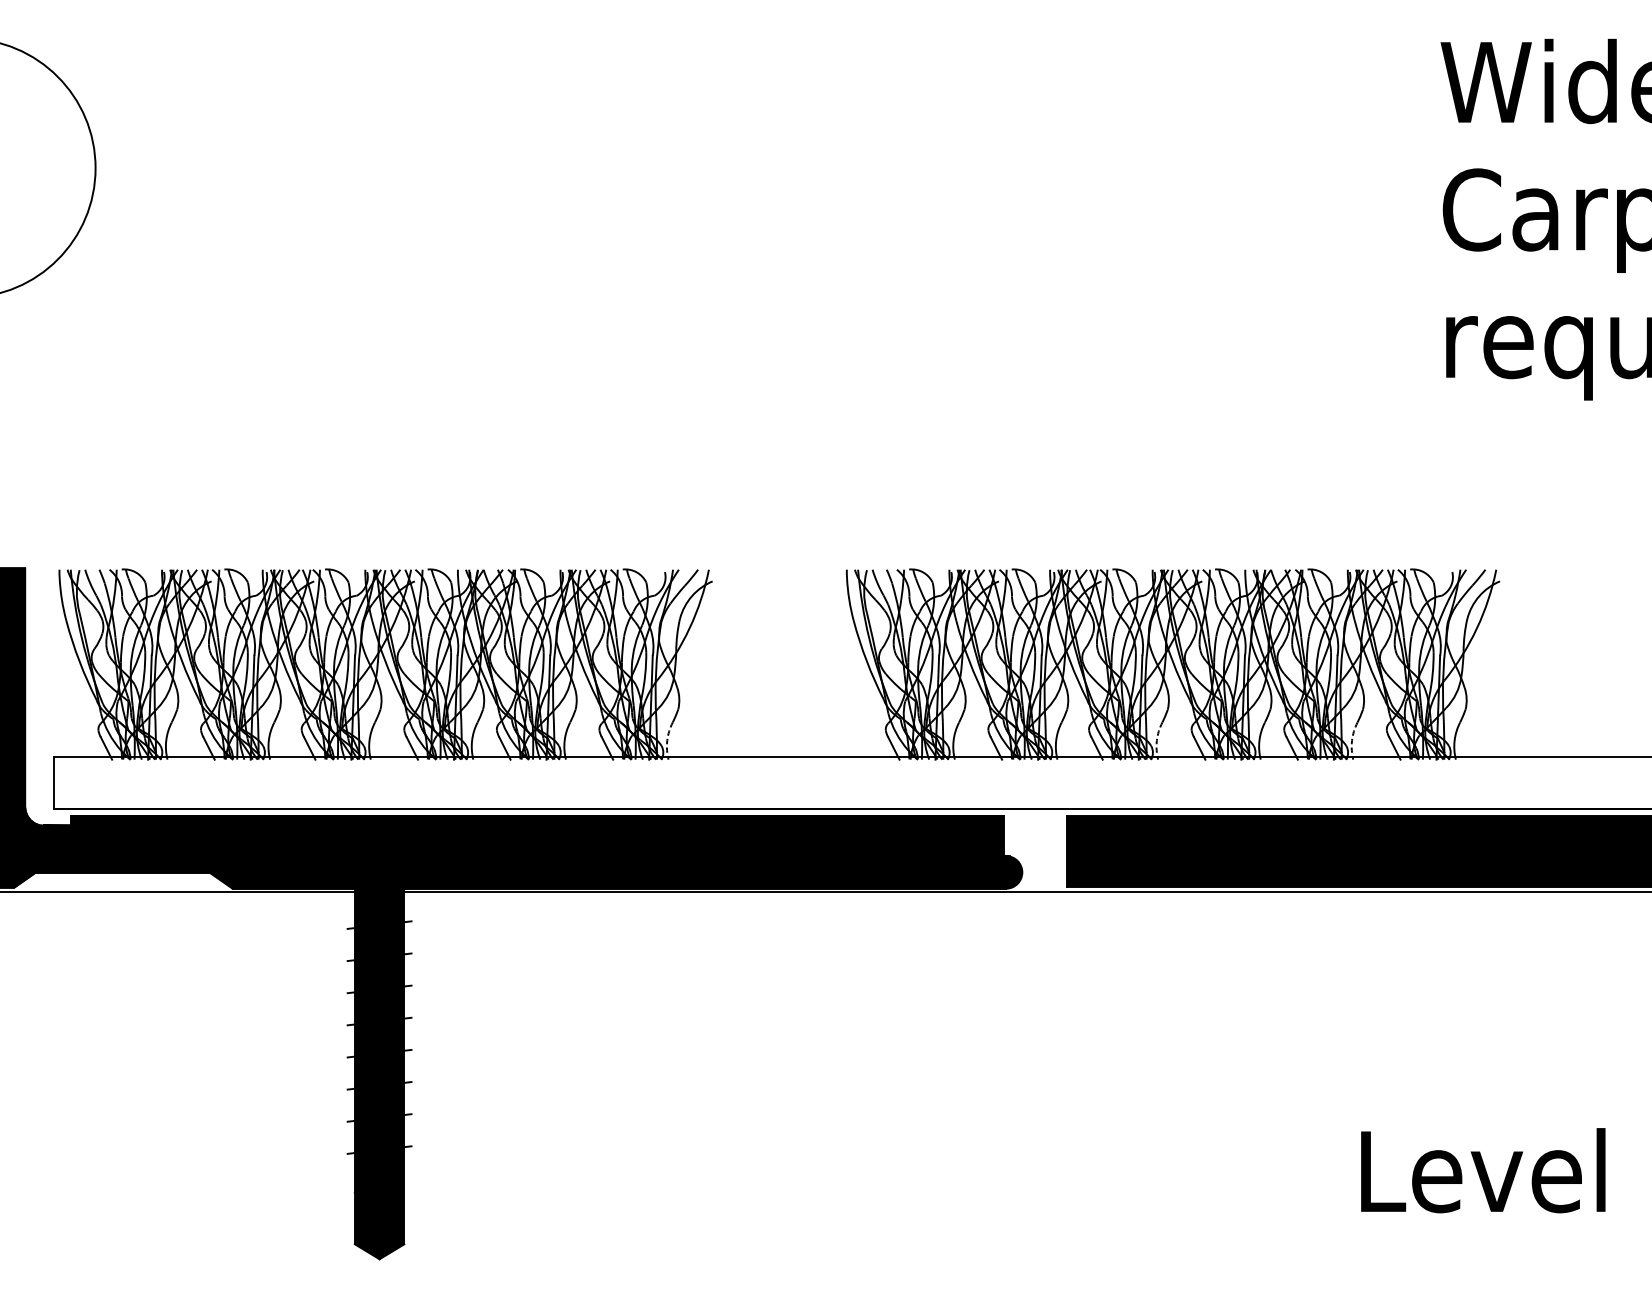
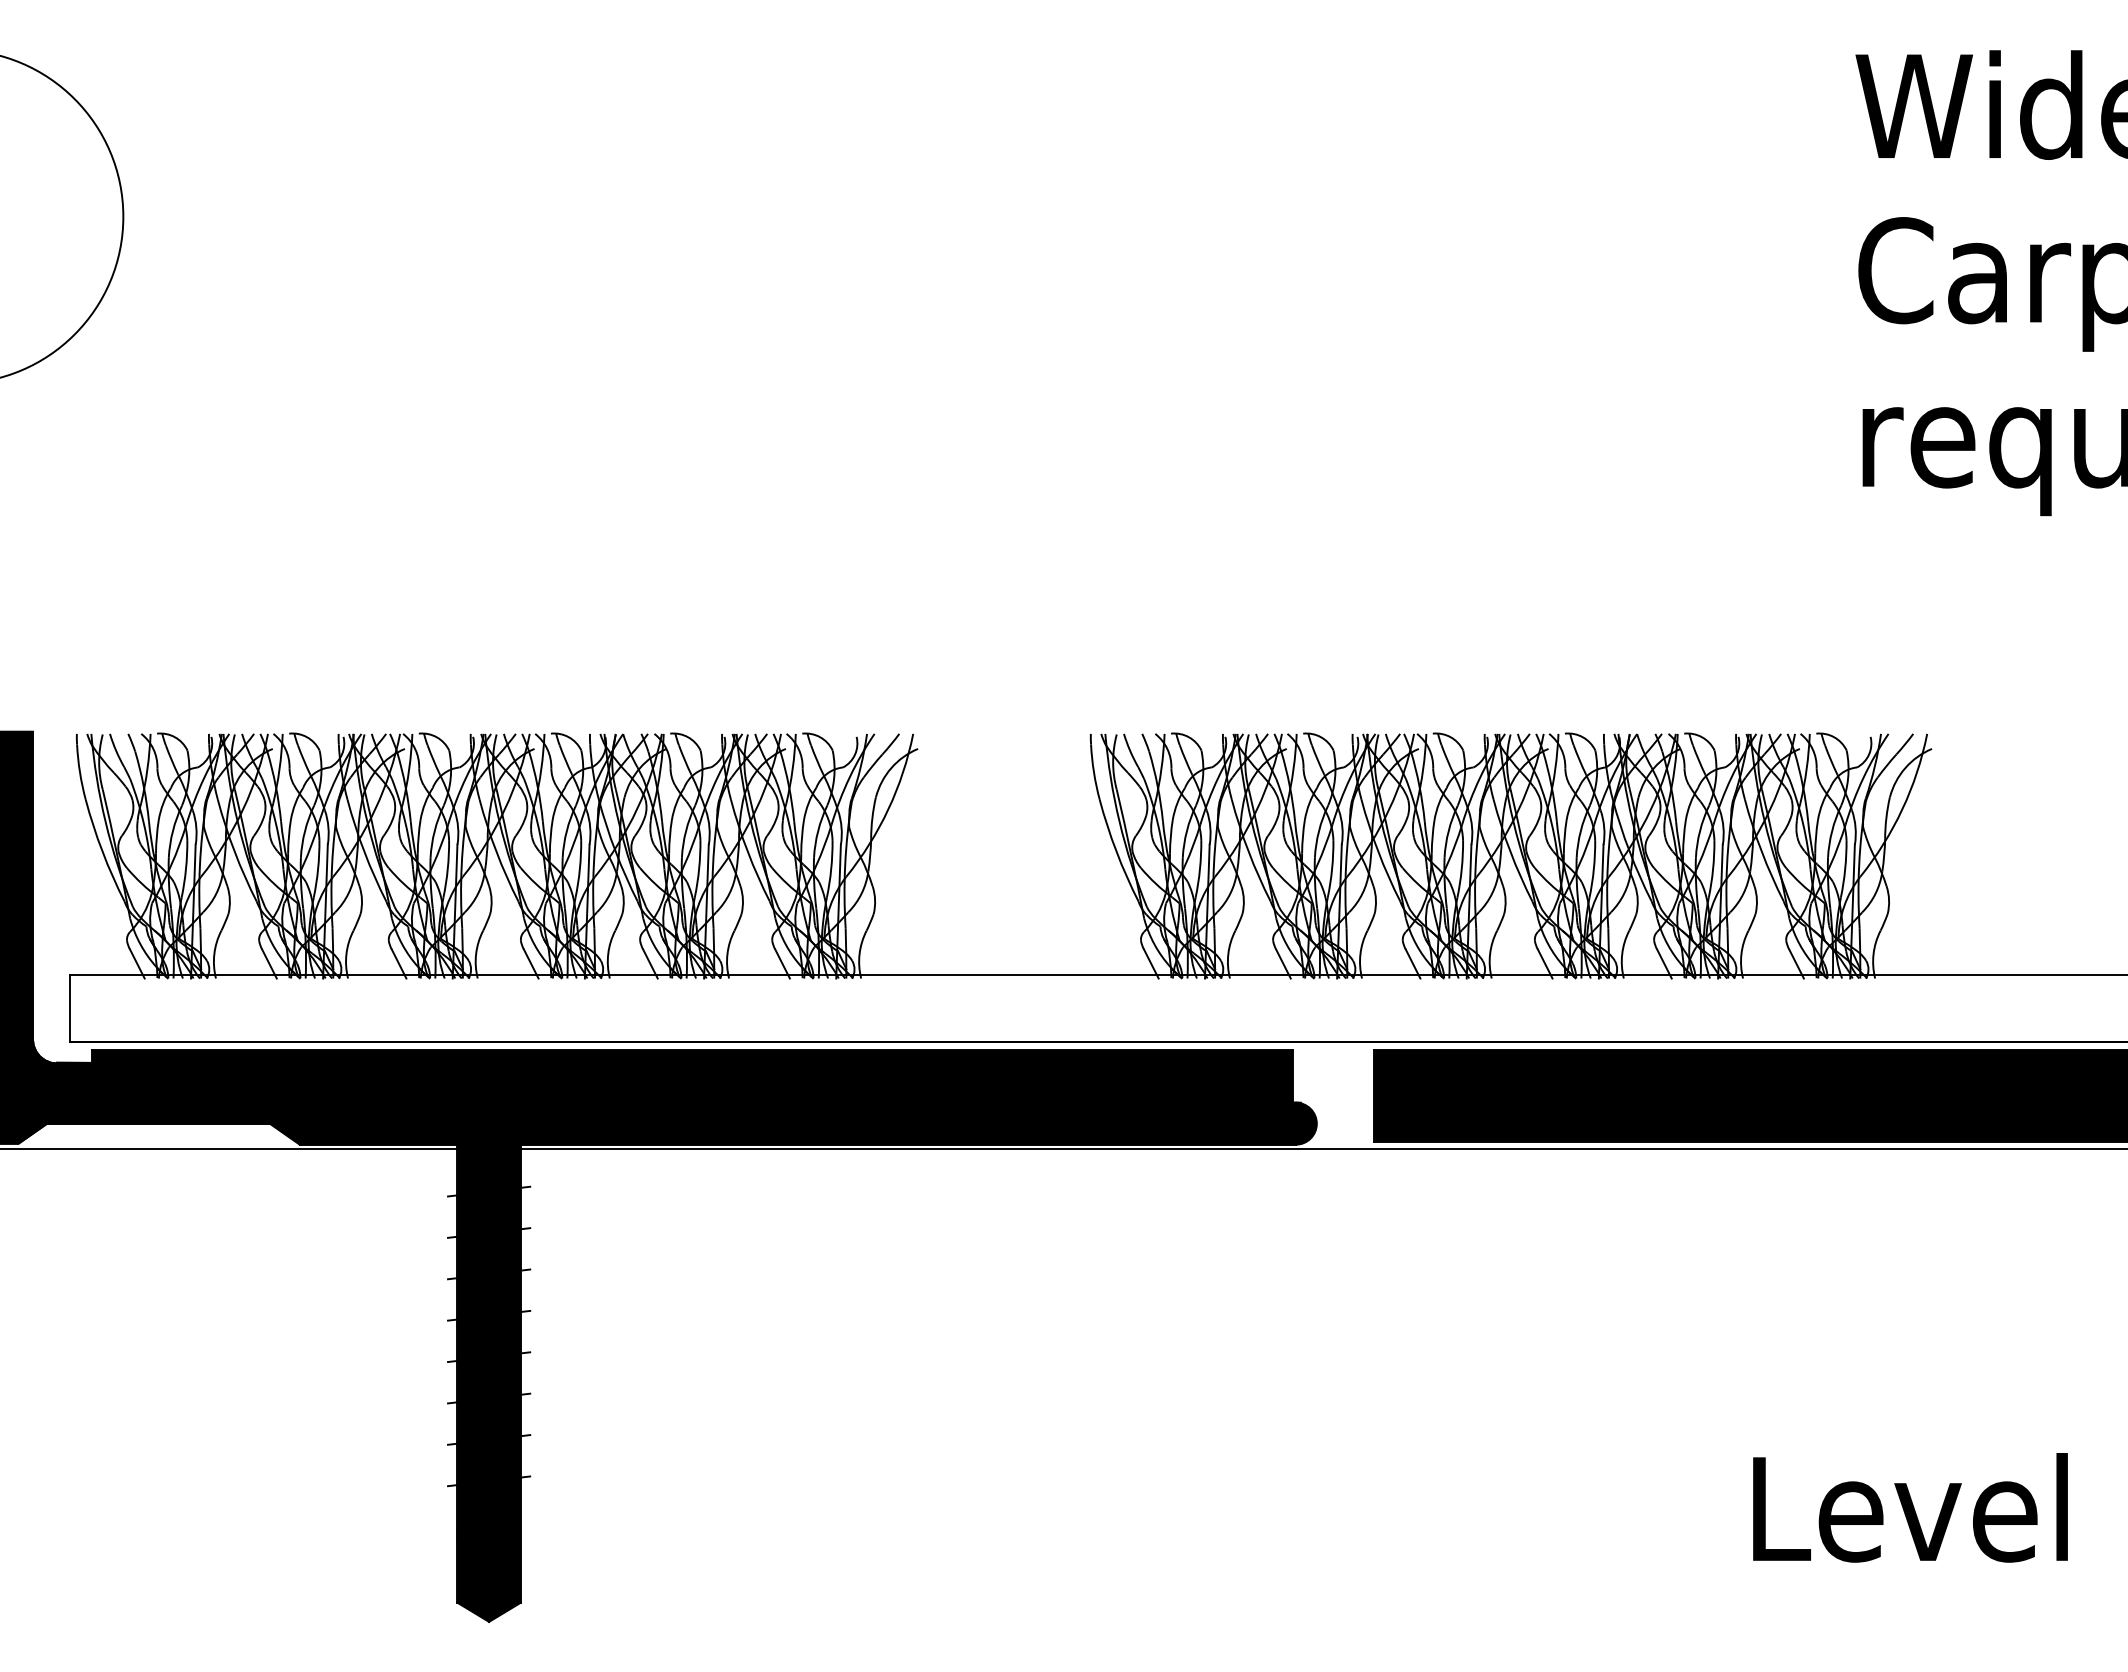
arc: (667, 741) -> (859, 954), dashed -> solid
arc: (1157, 741) -> (1490, 954), dashed -> solid
arc: (1352, 741) -> (1741, 954), dashed -> solid

